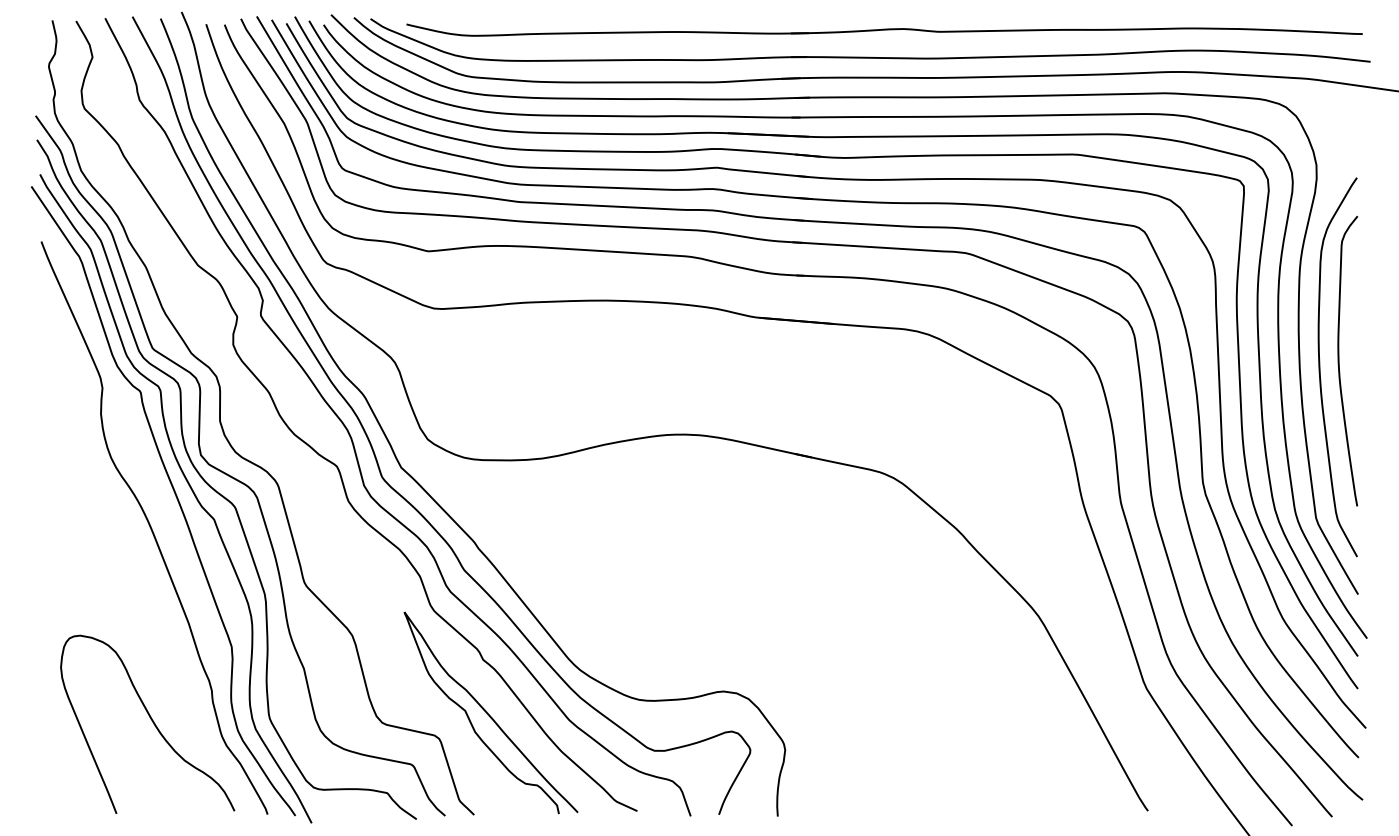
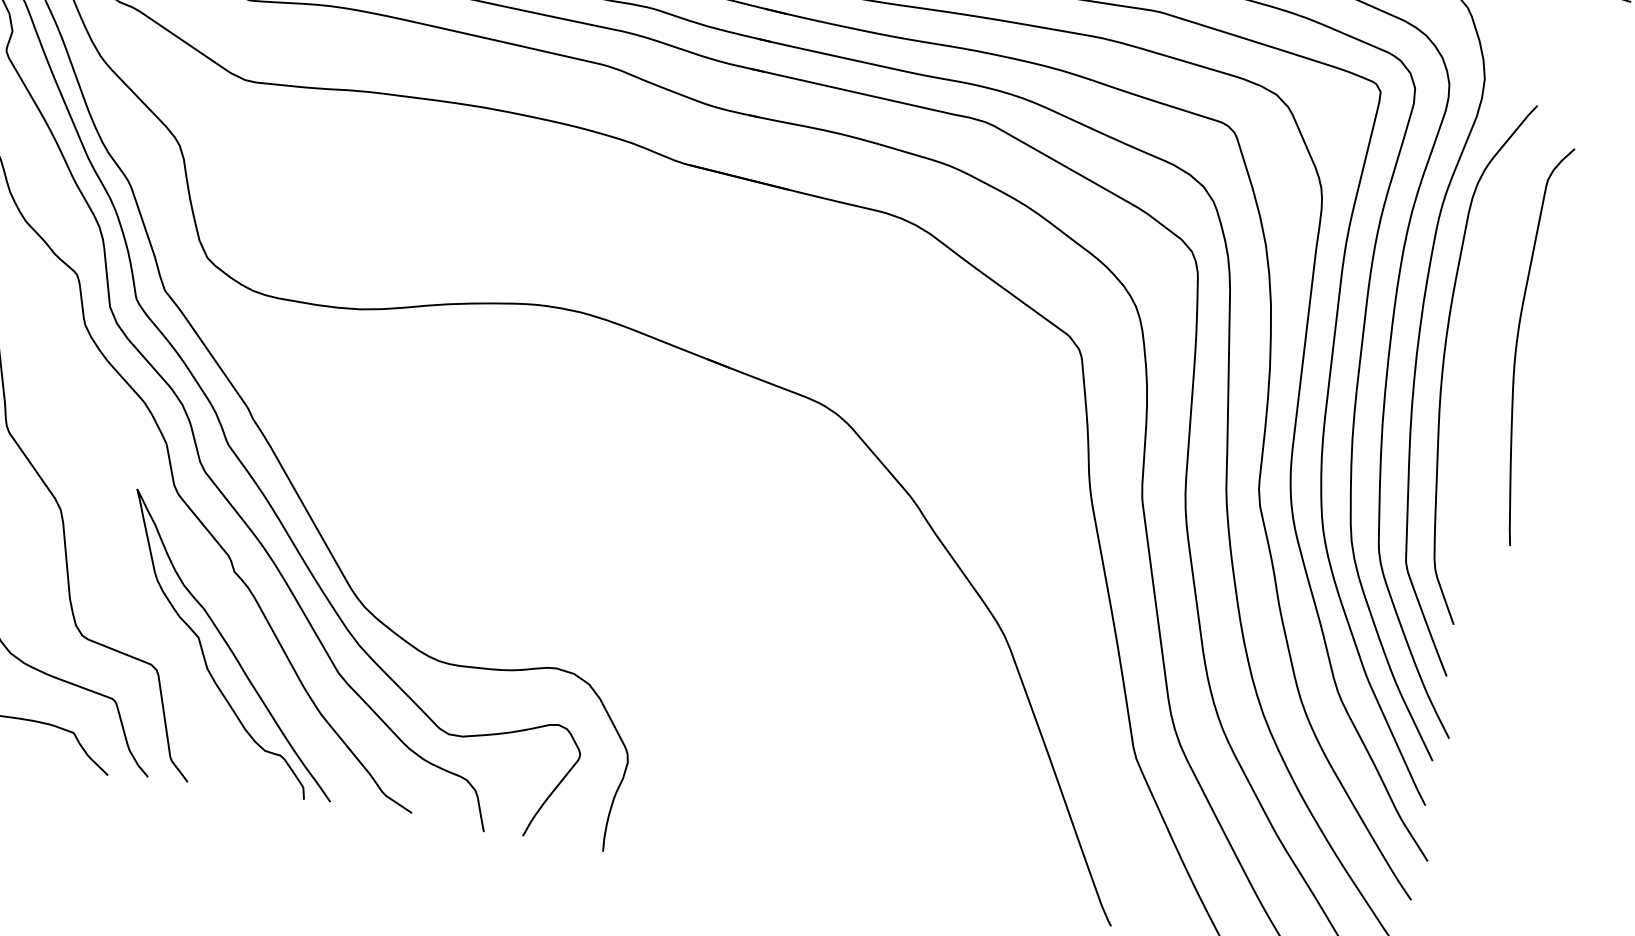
curve: (1339, 361) -> (1517, 343), moved

